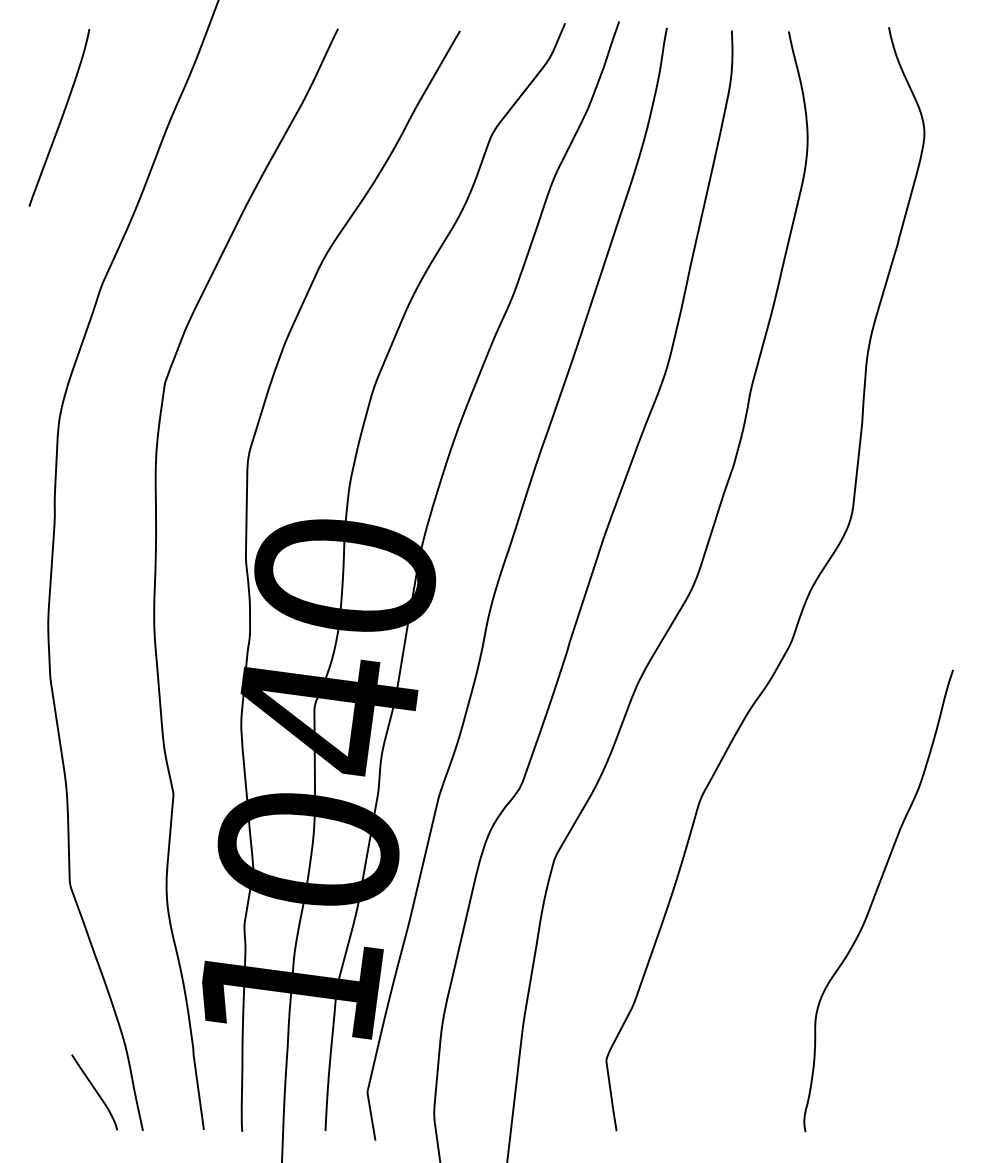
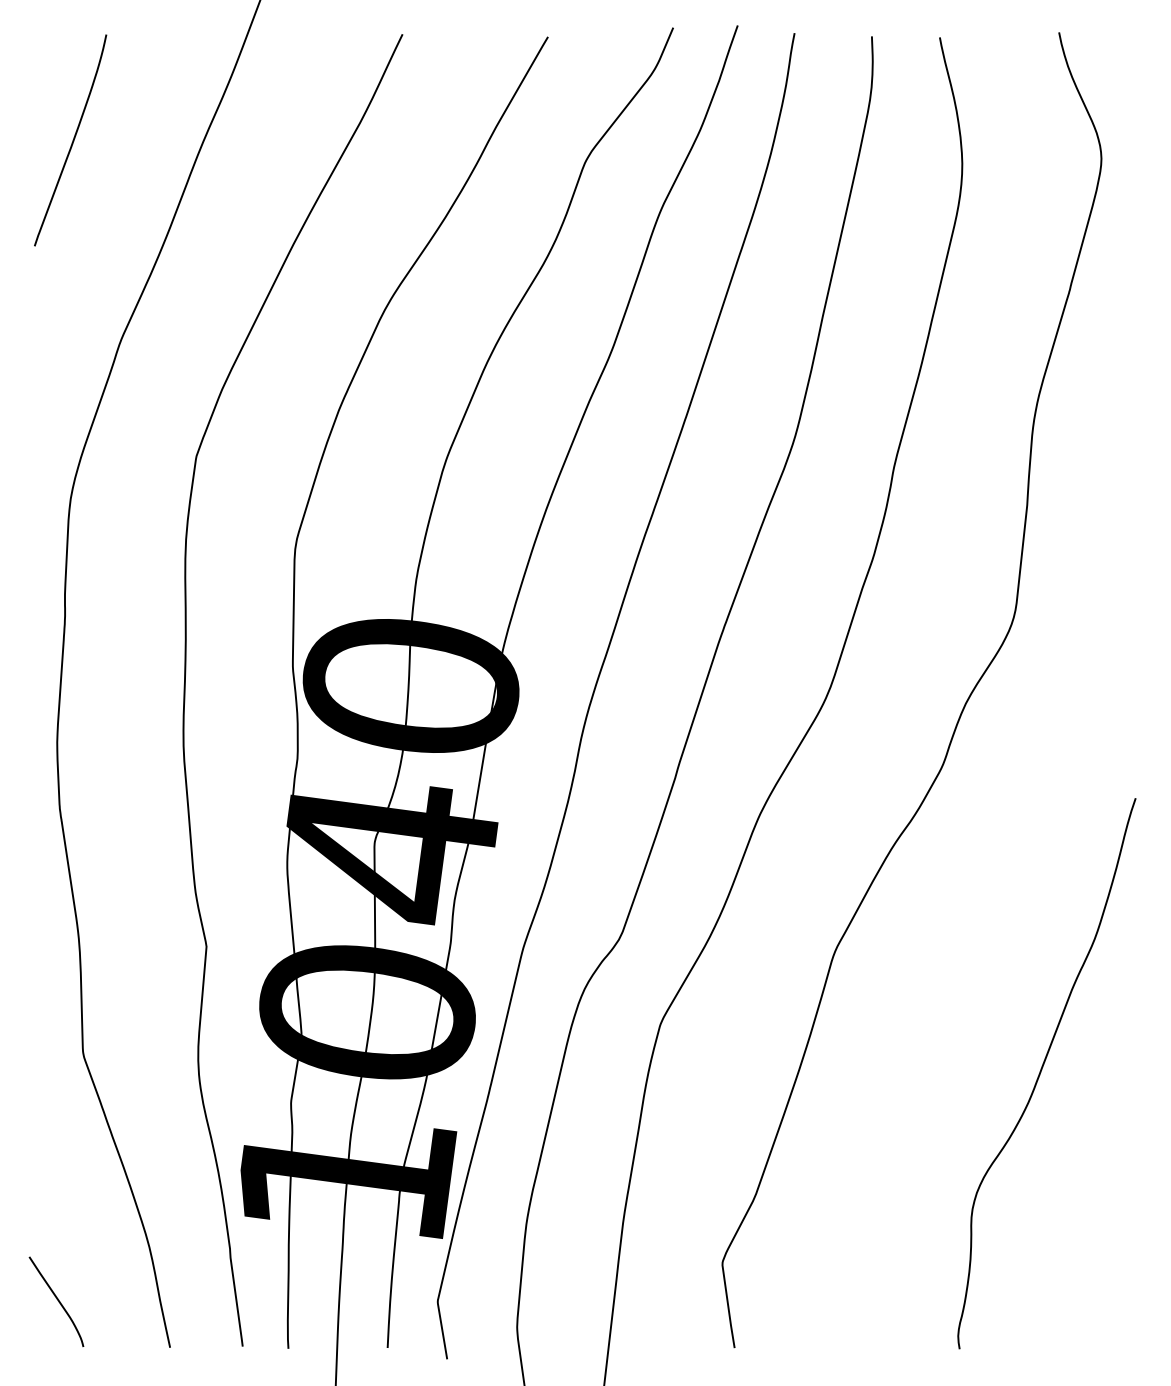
curve: (95, 1091) -> (57, 1300), moved

